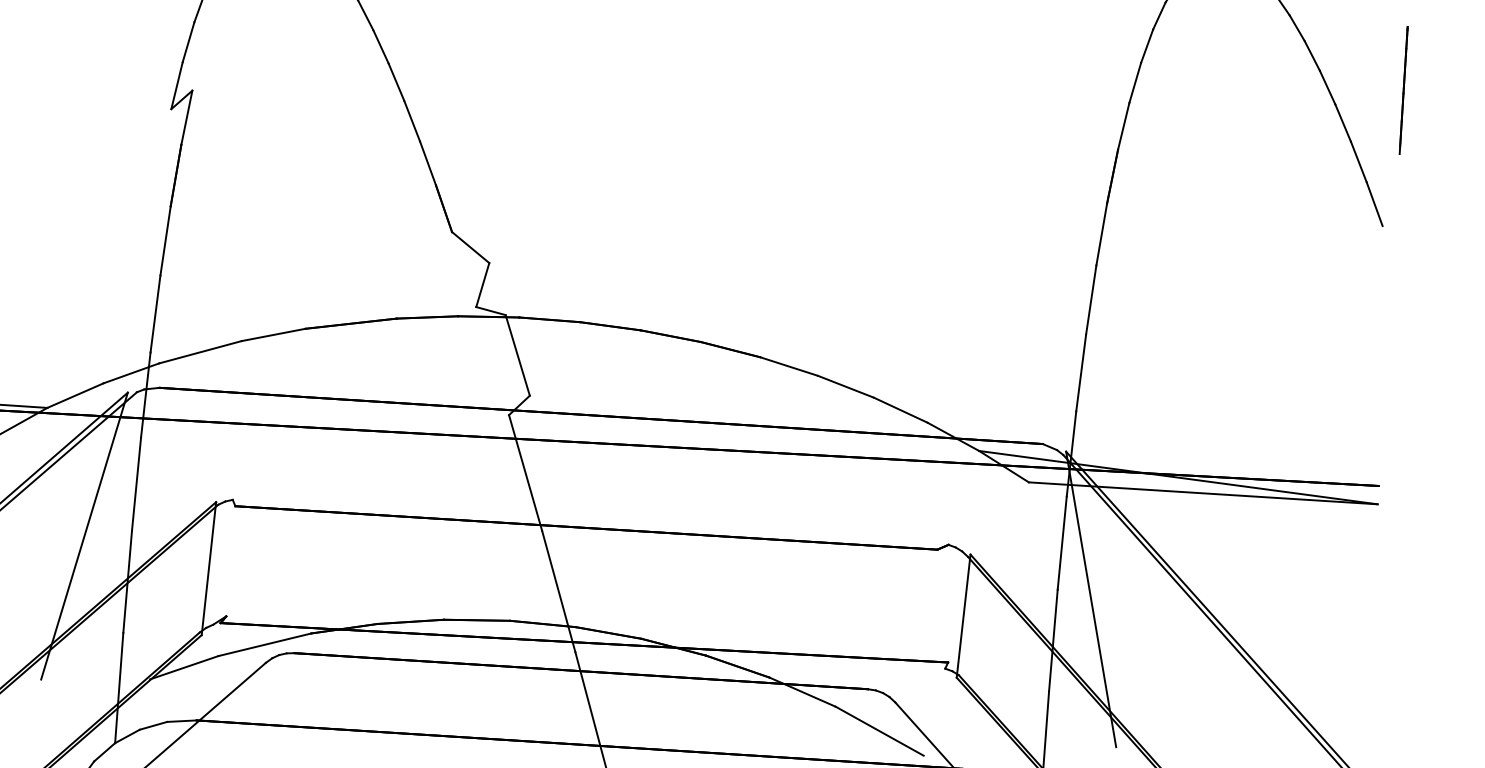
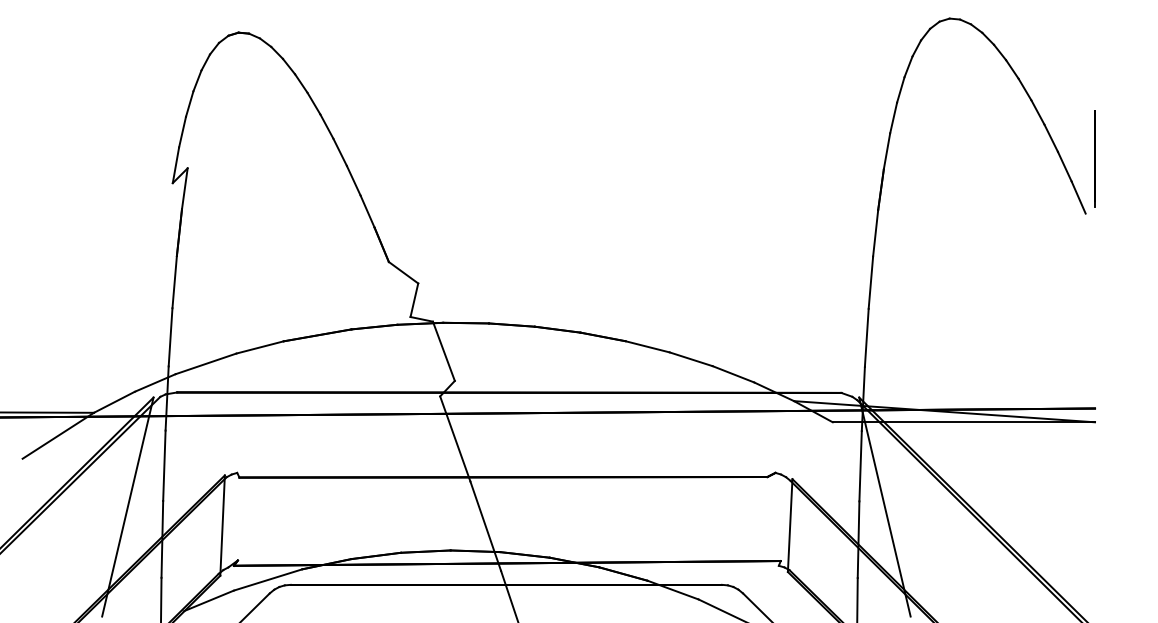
line: (1402, 89) -> (1094, 158), moved

